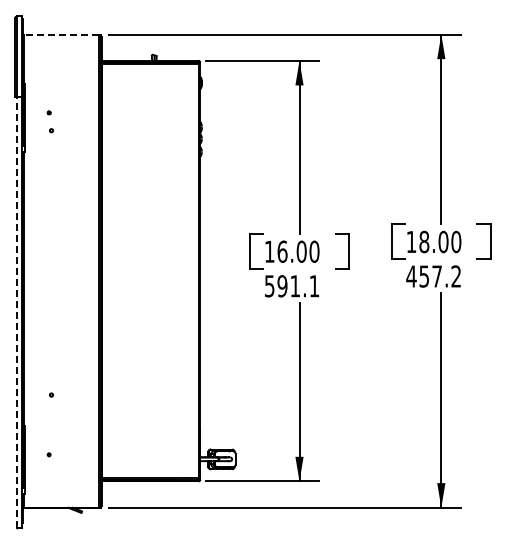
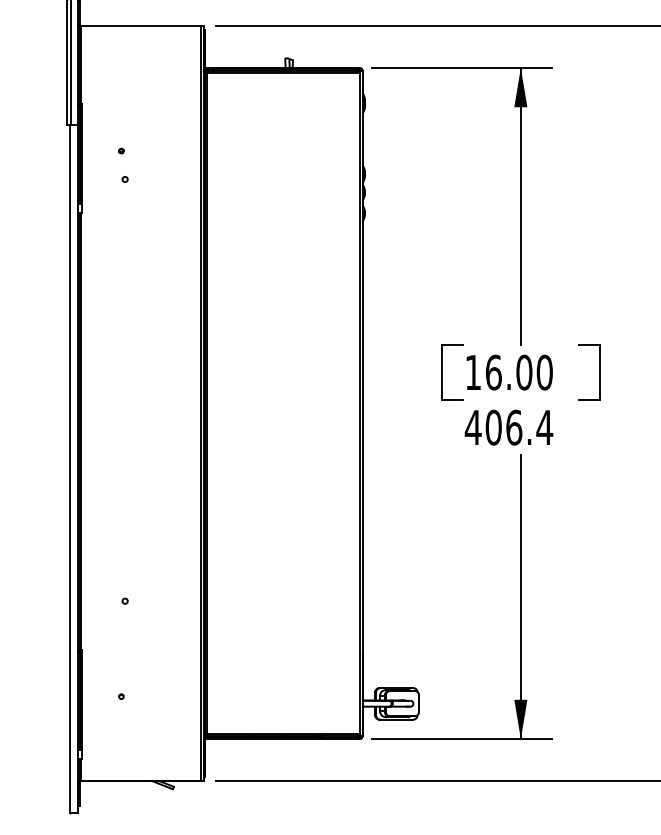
line: (61, 34) -> (141, 25), dashed -> solid
text: (291, 286) -> (508, 428), 591.1 -> 406.4
line: (16, 312) -> (69, 469), dashed -> solid

